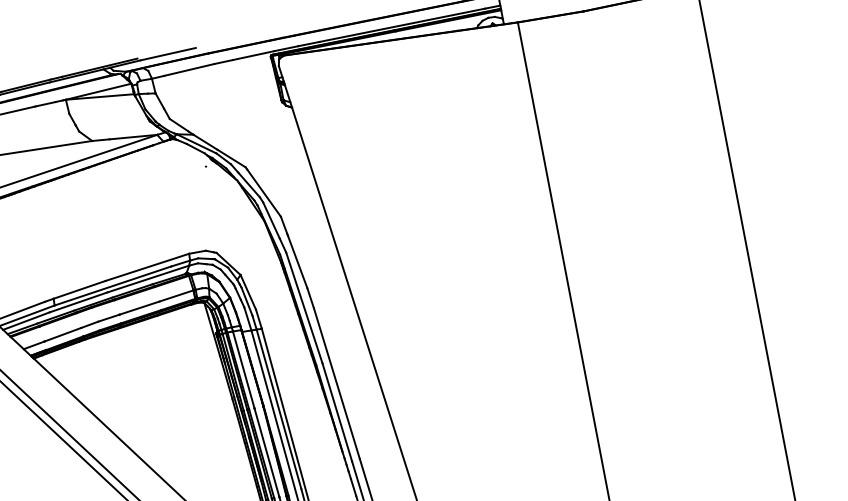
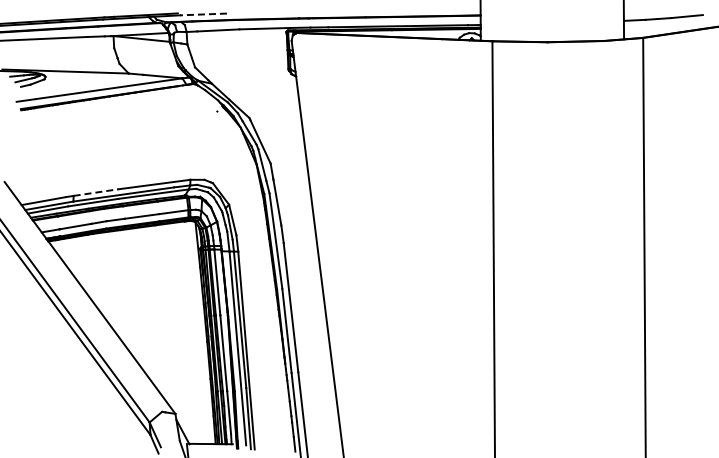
line: (166, 54) -> (202, 14), solid -> dashed
line: (80, 289) -> (96, 192), solid -> dashed

